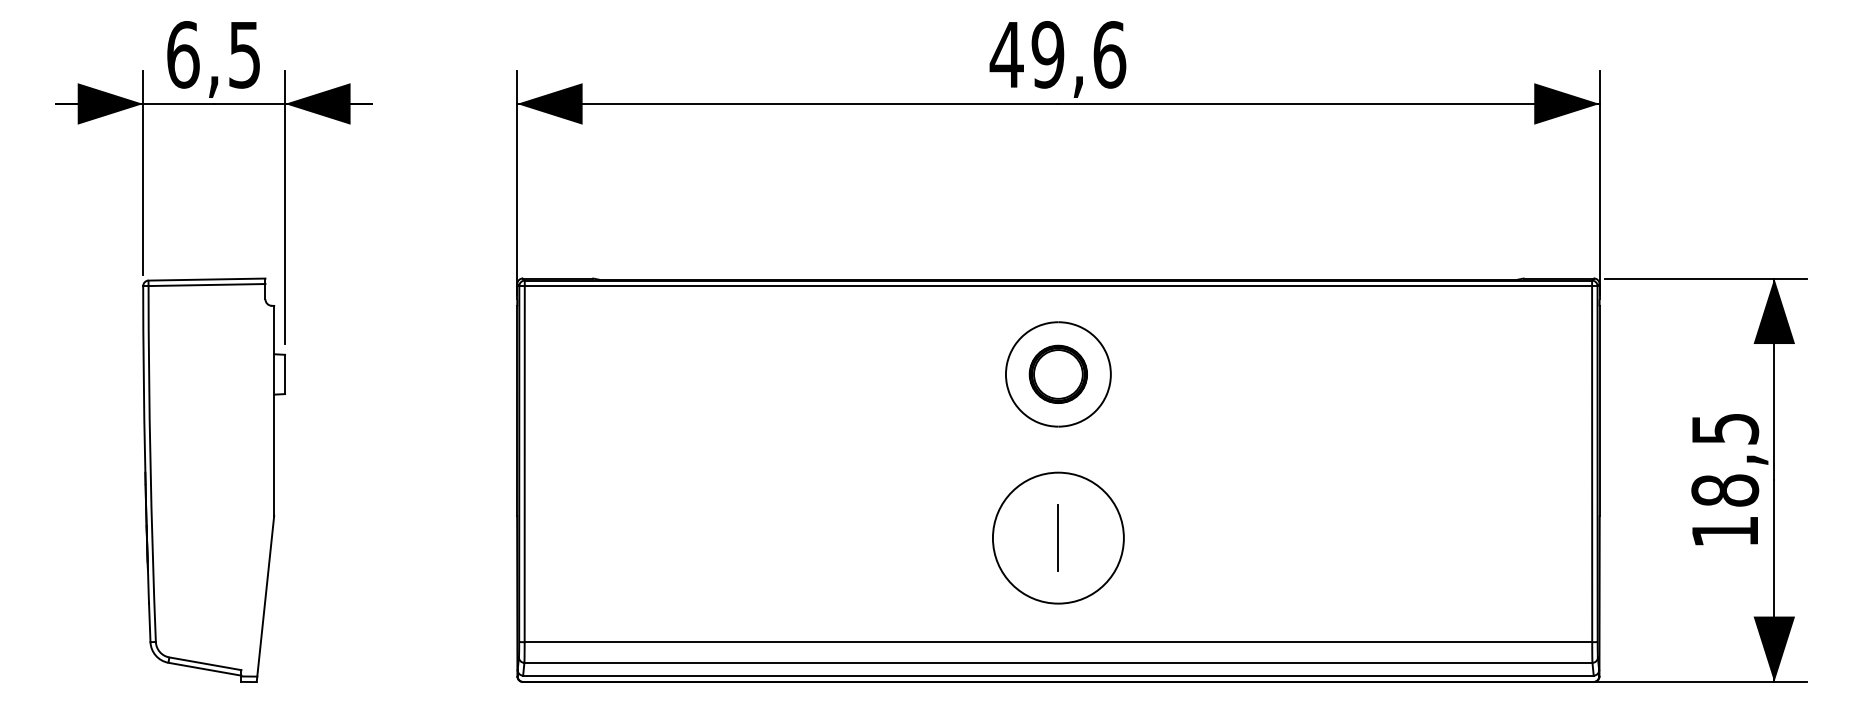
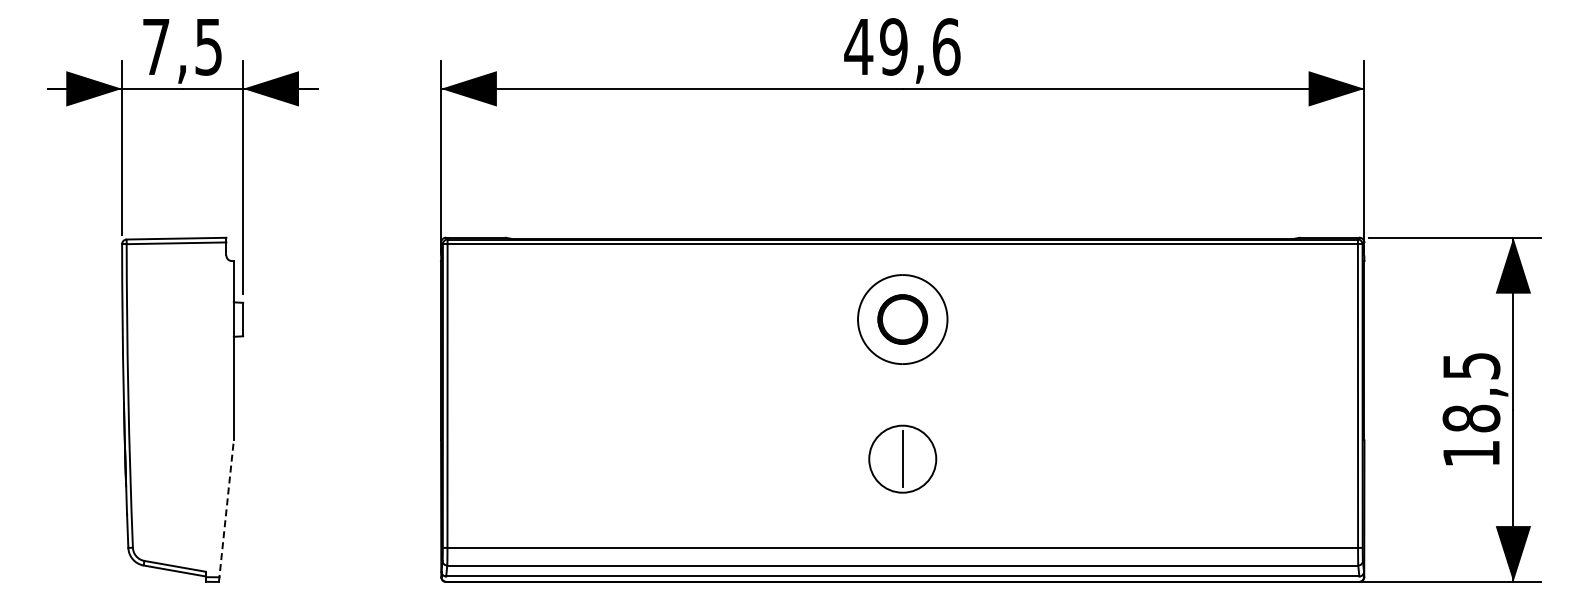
text: (183, 54) -> (156, 46), 6,5 -> 7,5
circle: (1058, 538) -> (902, 459), size x0.6
line: (265, 598) -> (226, 510), solid -> dashed

